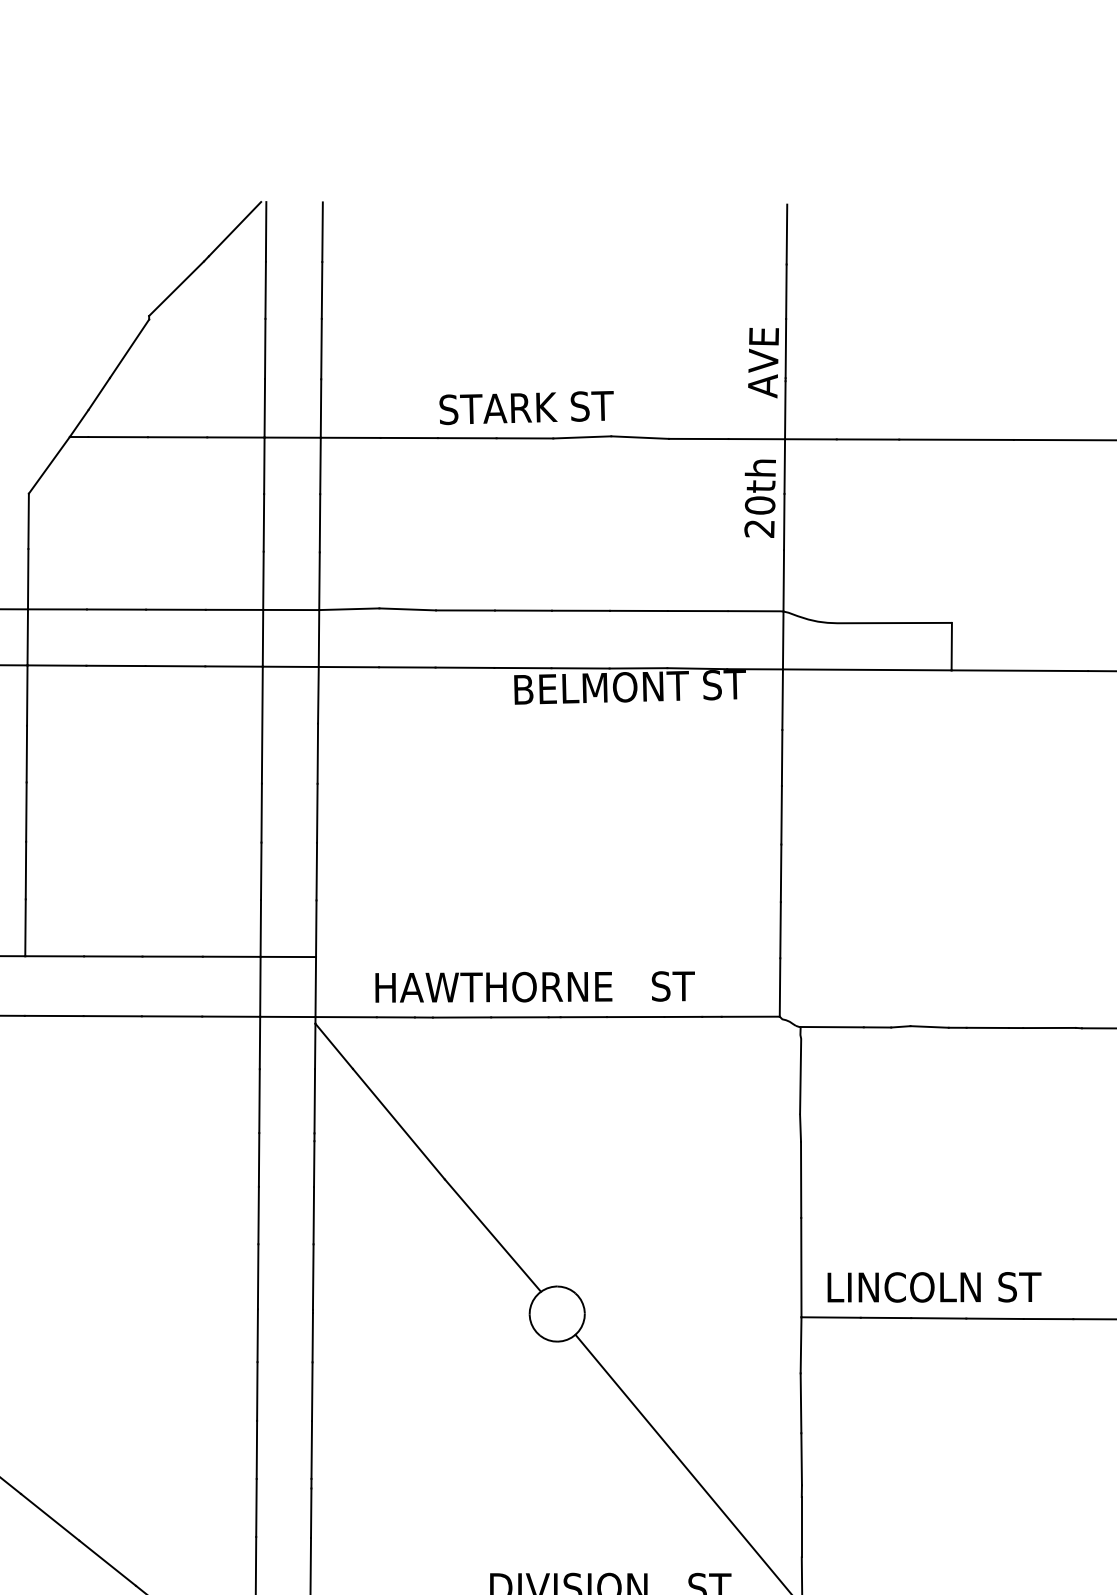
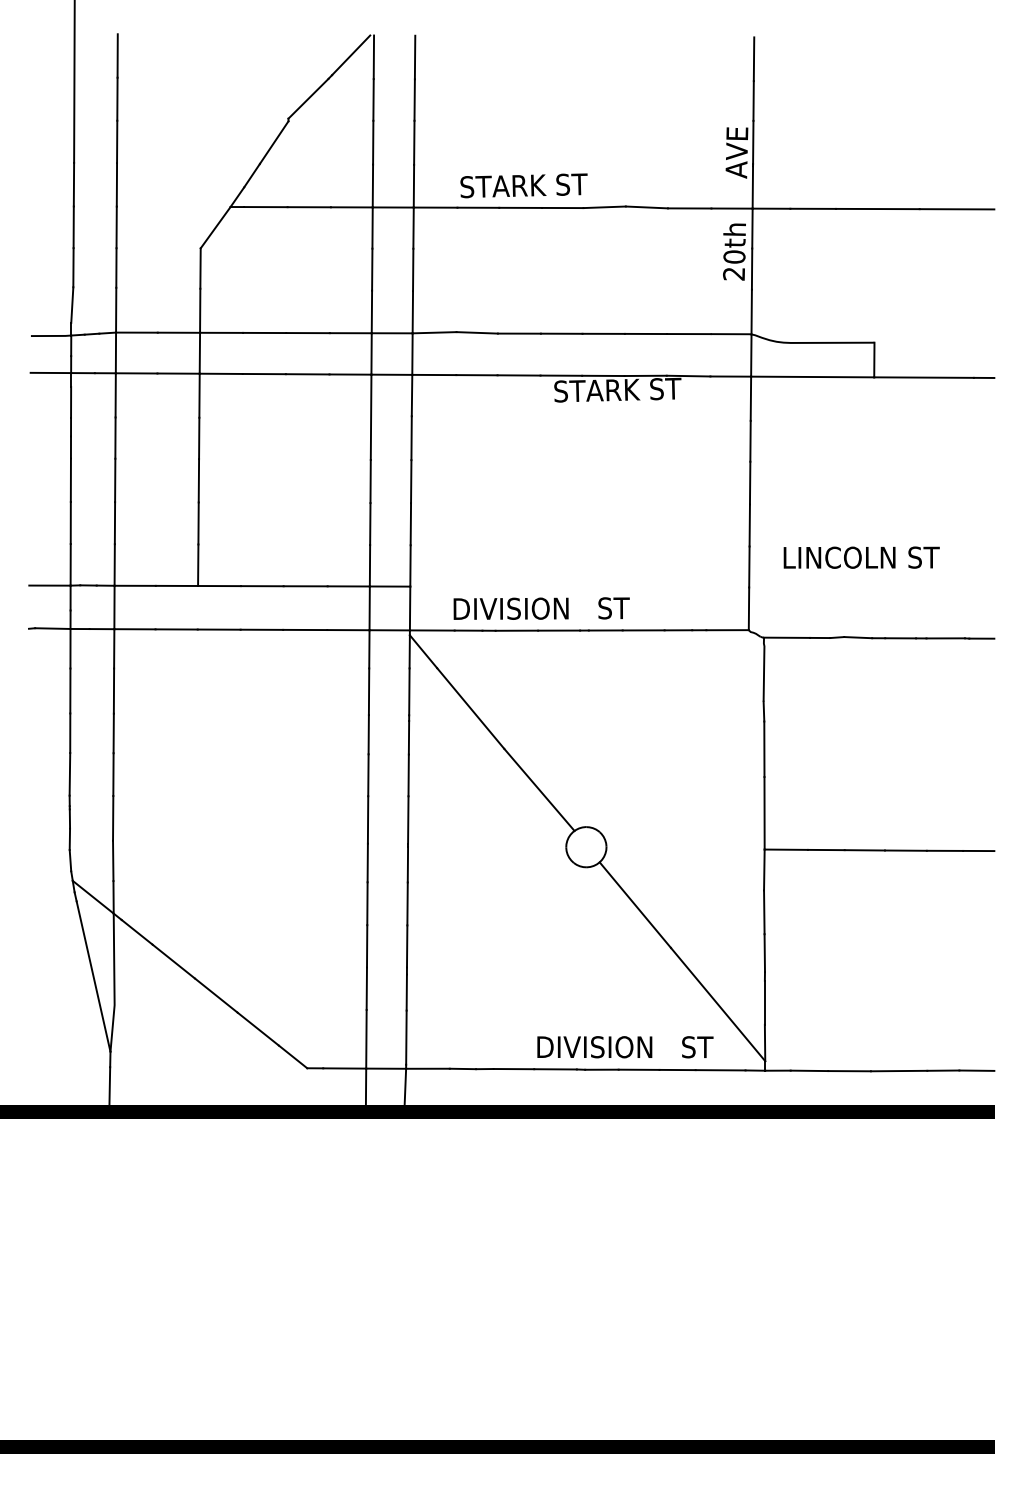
text: (525, 407) -> (523, 185), moved
text: (630, 687) -> (639, 389), BELMONT ST -> STARK ST
text: (536, 987) -> (571, 608), HAWTHORNE   ST -> DIVISION   ST
text: (934, 1287) -> (861, 557), moved

